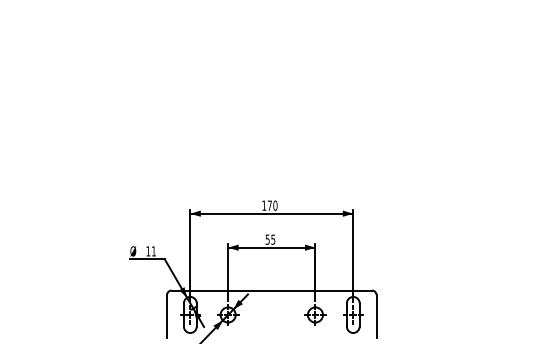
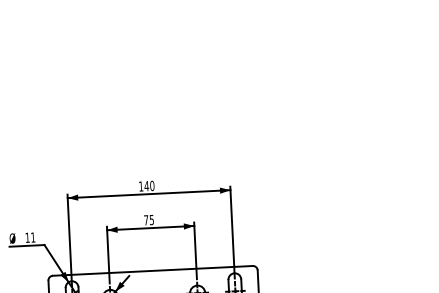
text: (269, 205) -> (146, 186), 170 -> 140
text: (267, 239) -> (146, 220), 55 -> 75

